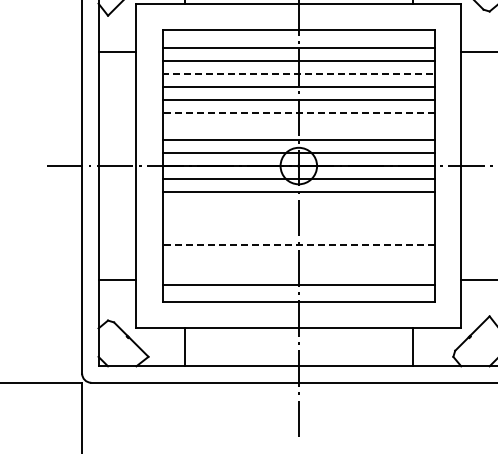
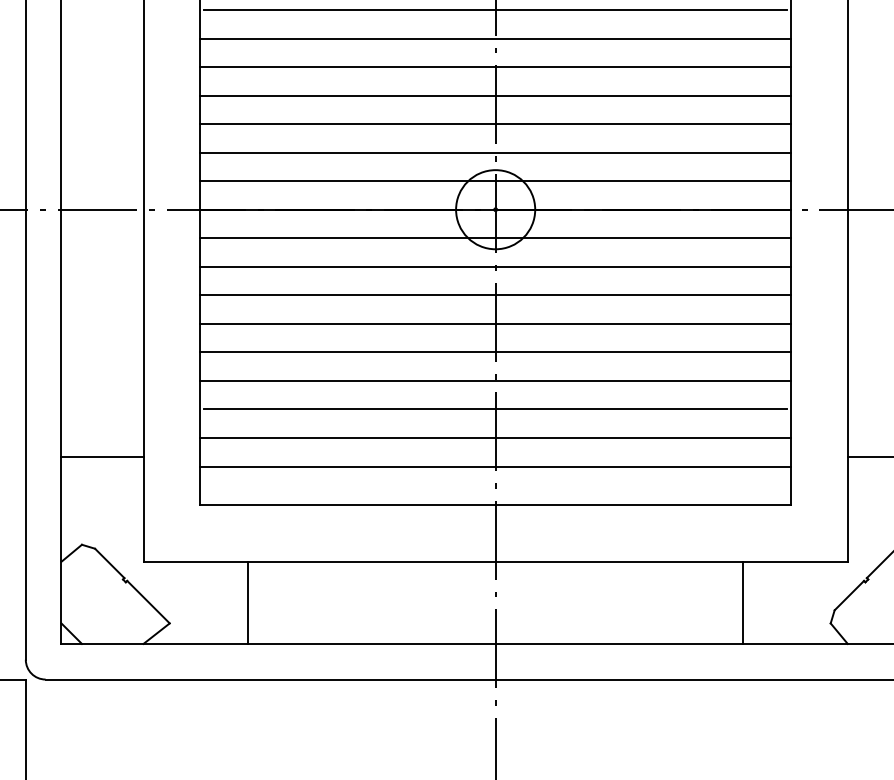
line: (298, 73) -> (494, 9), dashed -> solid
line: (298, 113) -> (494, 95), dashed -> solid
line: (298, 126) -> (494, 123), added
line: (298, 205) -> (494, 295), added
line: (298, 218) -> (494, 323), added
line: (298, 231) -> (494, 351), added
line: (298, 245) -> (494, 381), dashed -> solid
line: (298, 258) -> (494, 410), added
line: (298, 271) -> (494, 438), added

